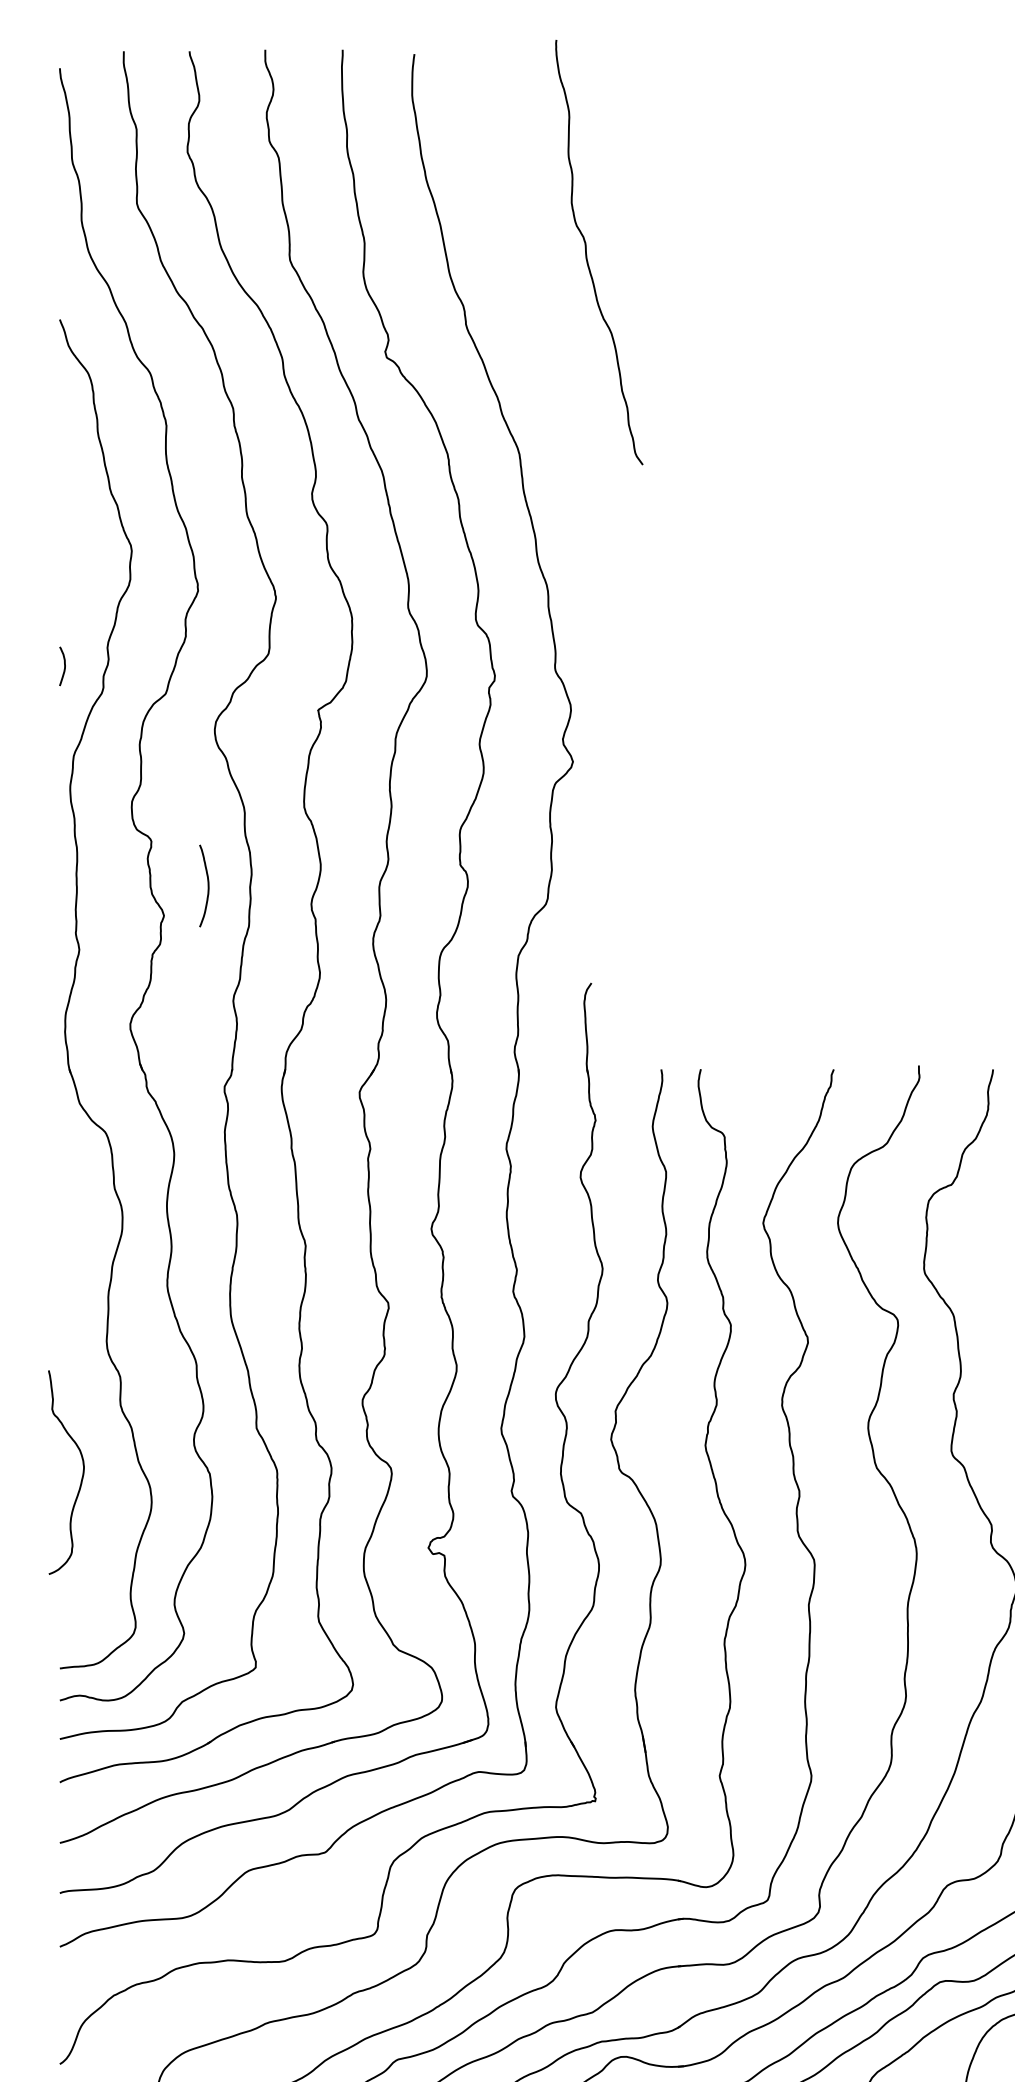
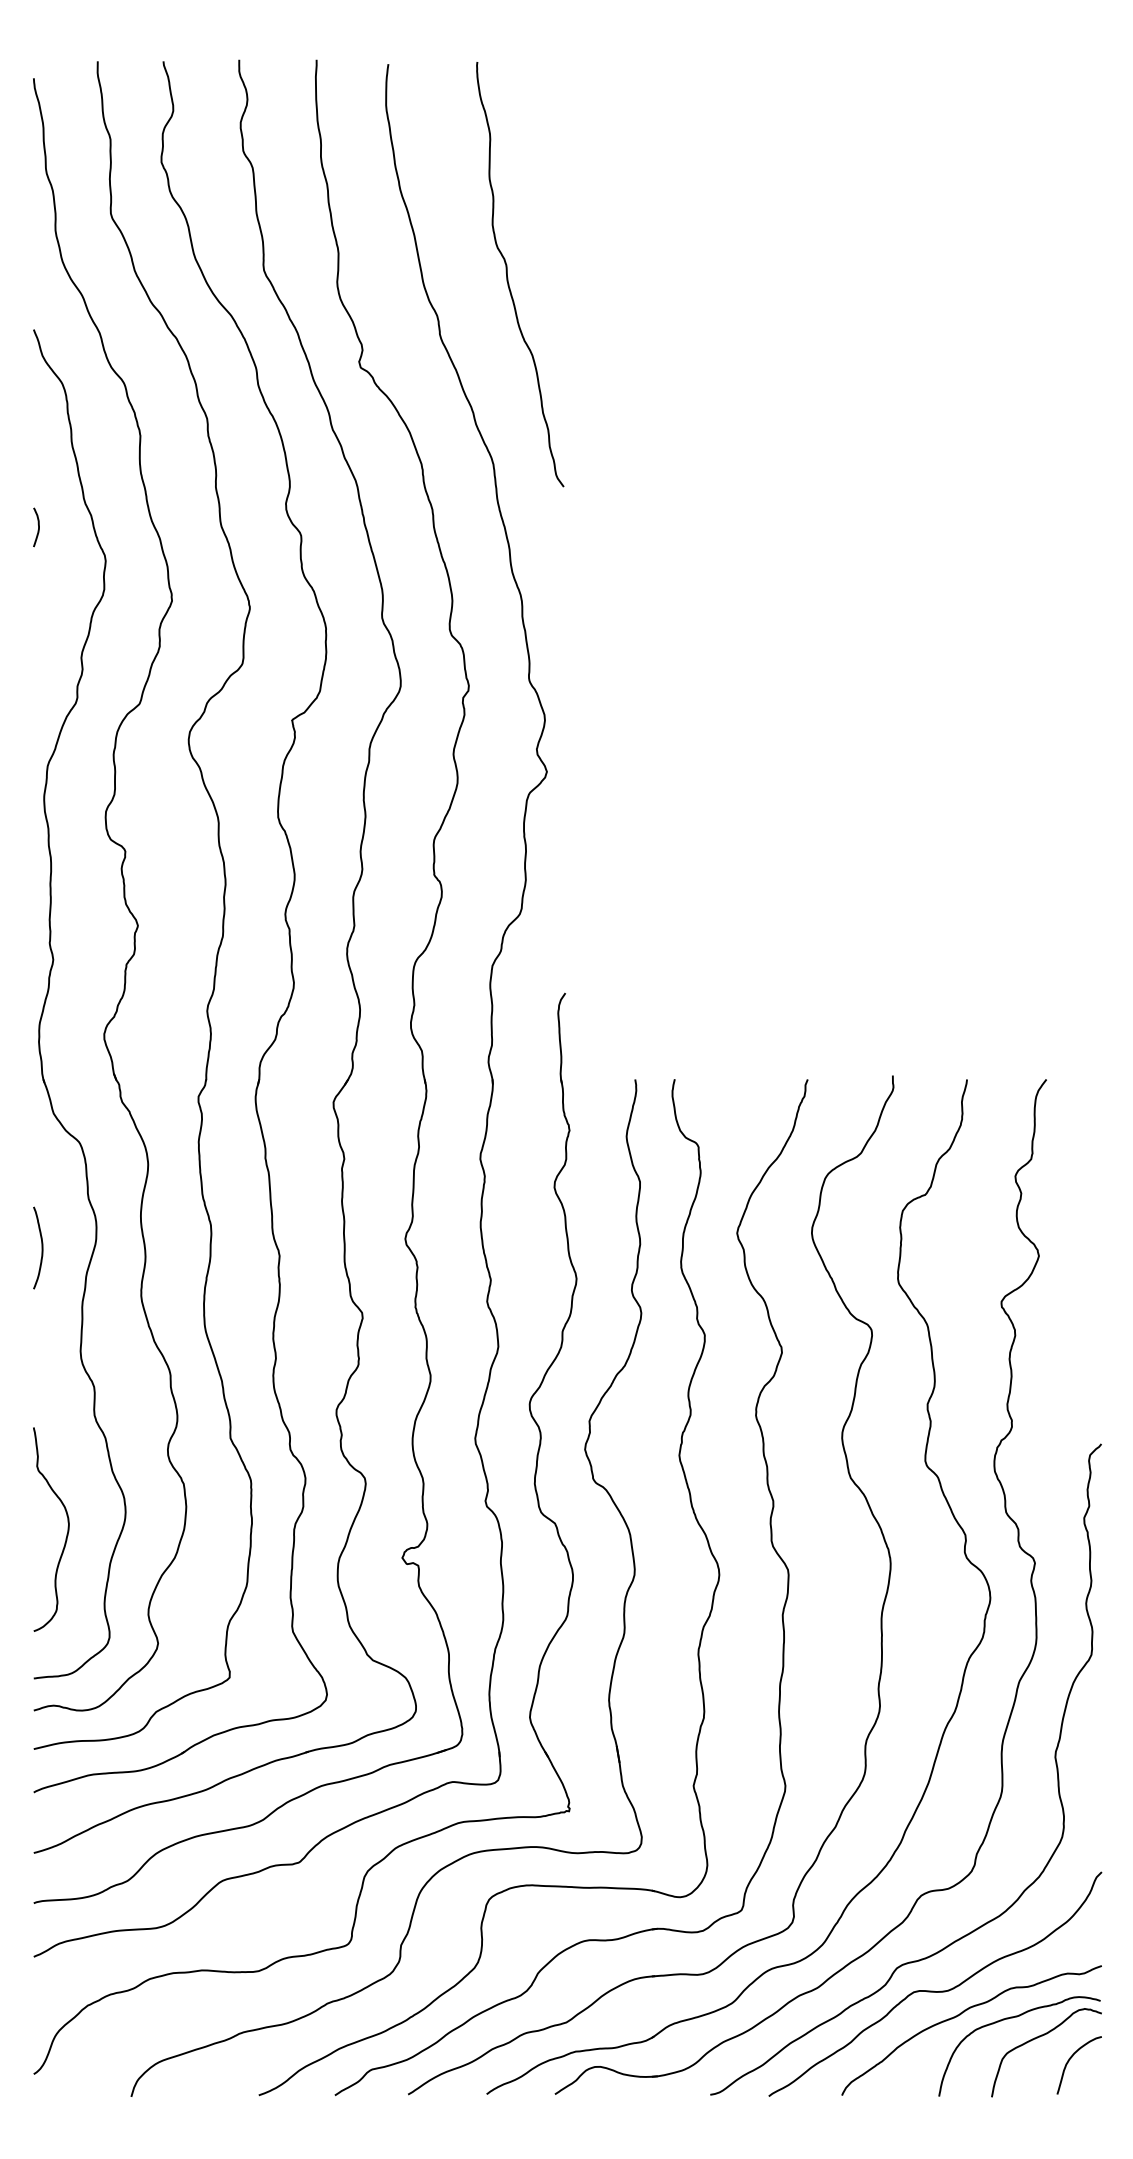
curve: (587, 255) -> (508, 277), moved
curve: (64, 666) -> (38, 527), moved
curve: (207, 885) -> (41, 1247), moved
curve: (81, 1477) -> (66, 1534), moved

